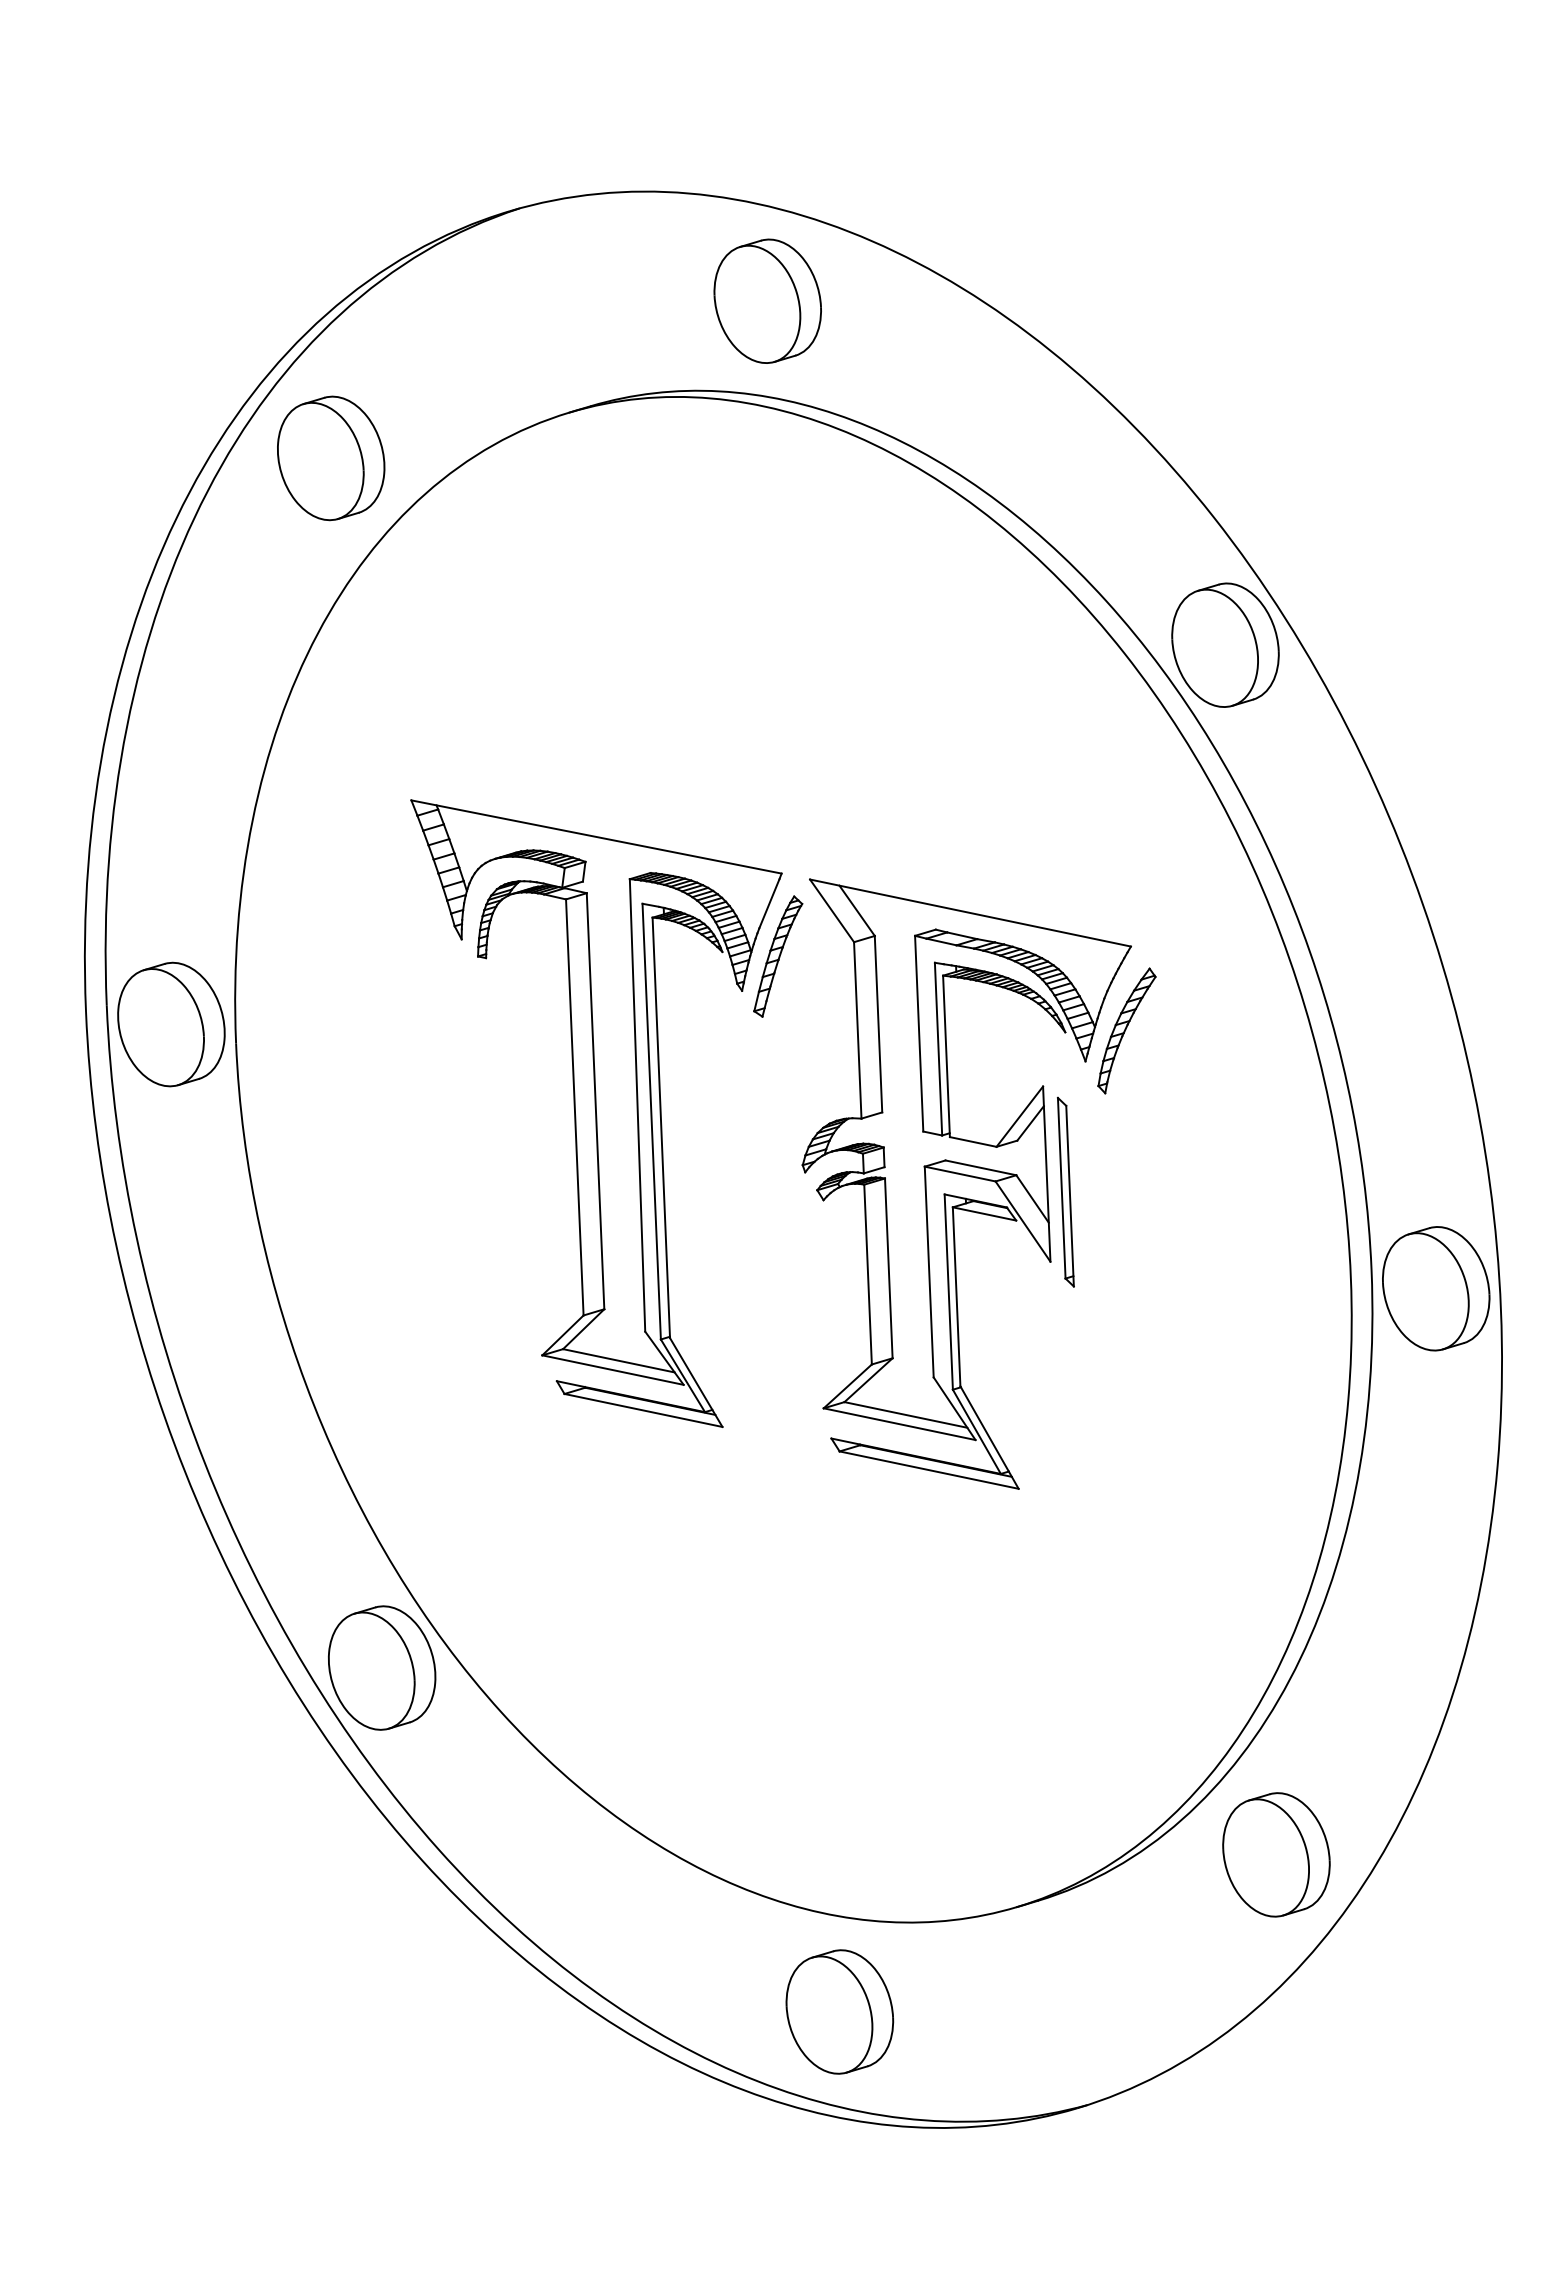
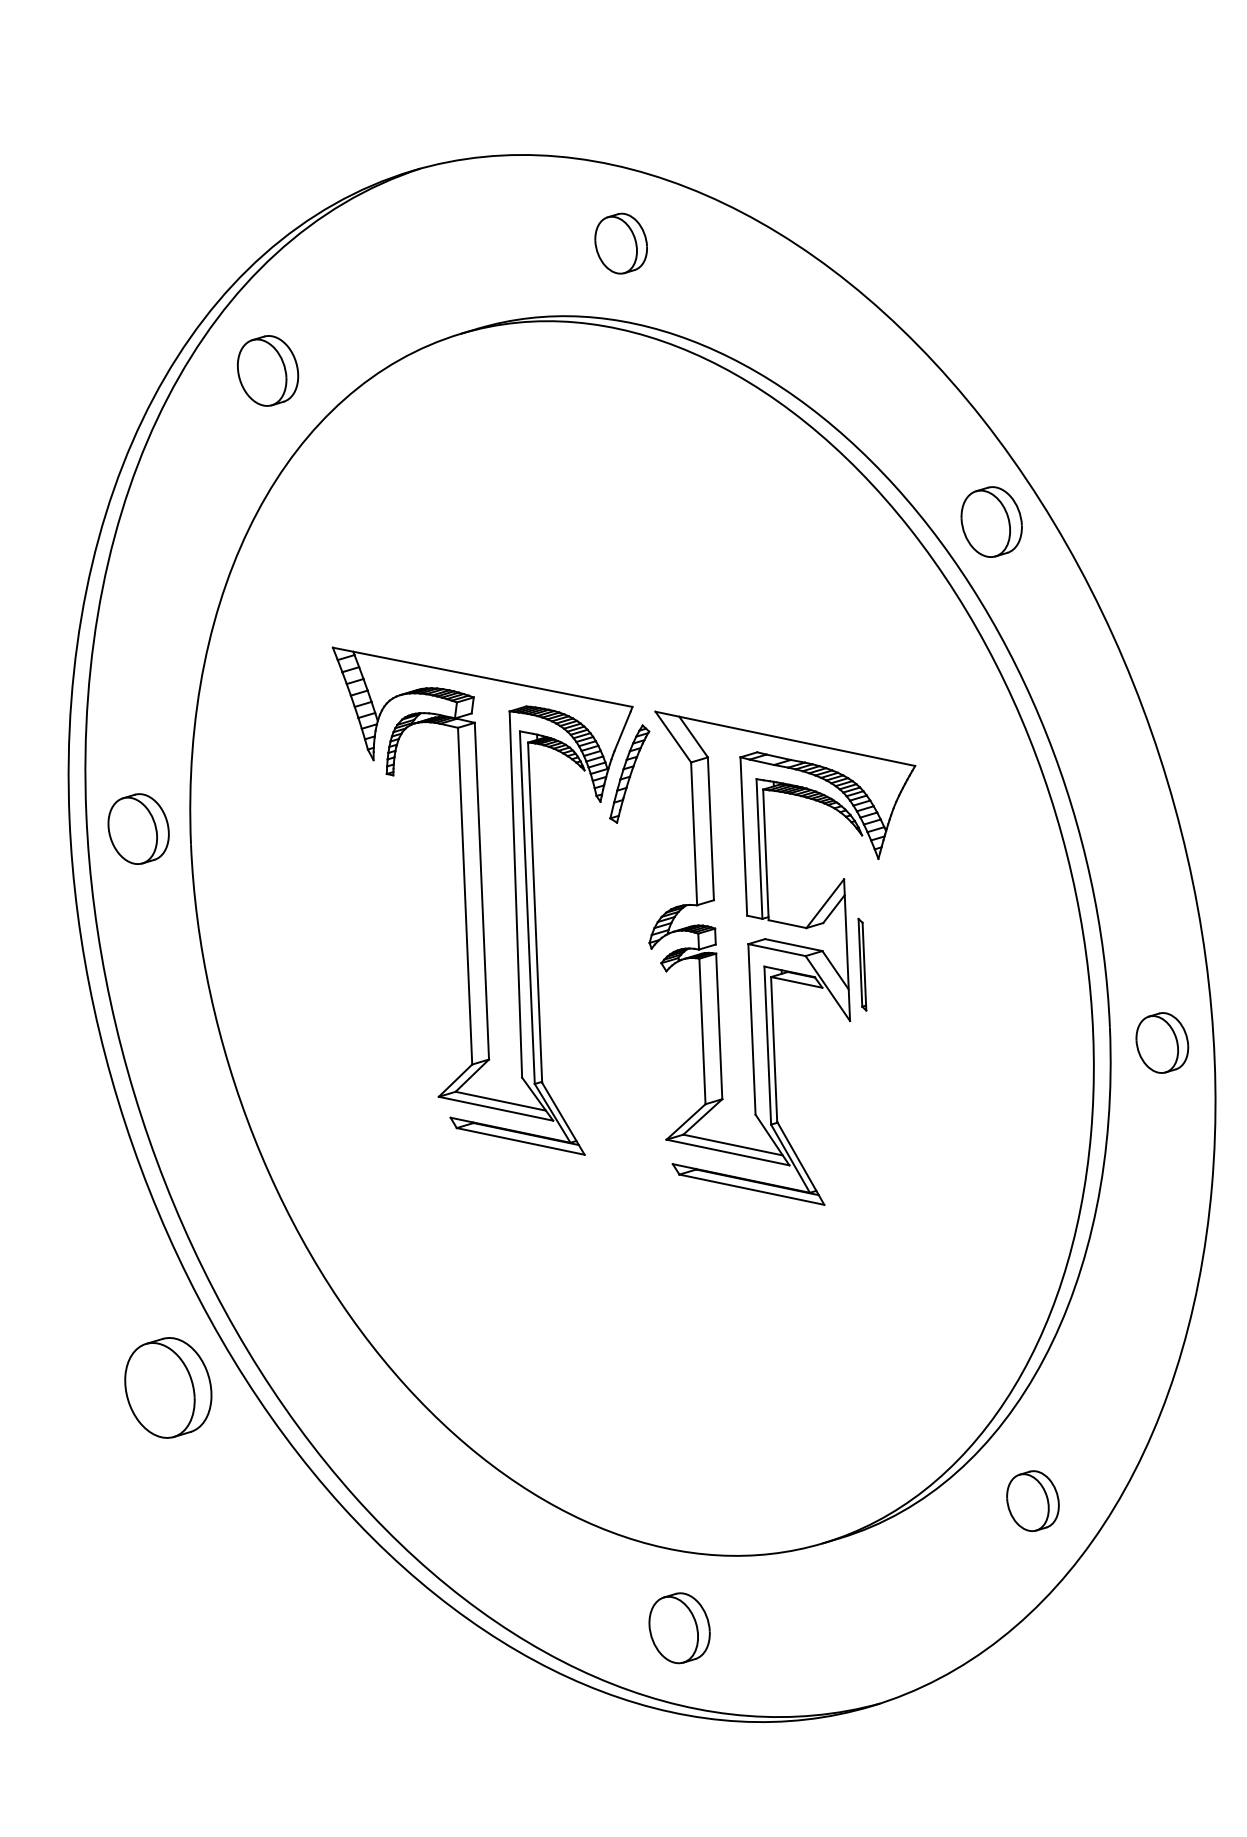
part: (767, 300) -> (621, 243), size x0.6
part: (331, 458) -> (268, 371), size x0.7
part: (1225, 644) -> (991, 521), size x0.7
part: (171, 1024) -> (138, 829), size x0.7
part: (1126, 1030) -> (911, 833), removed
part: (1065, 1191) -> (862, 964), size x0.6
part: (1436, 1288) -> (1162, 1042), size x0.6
part: (382, 1667) -> (168, 1387), moved
part: (1276, 1854) -> (1033, 1500), size x0.6
part: (839, 2011) -> (679, 1627), size x0.7

